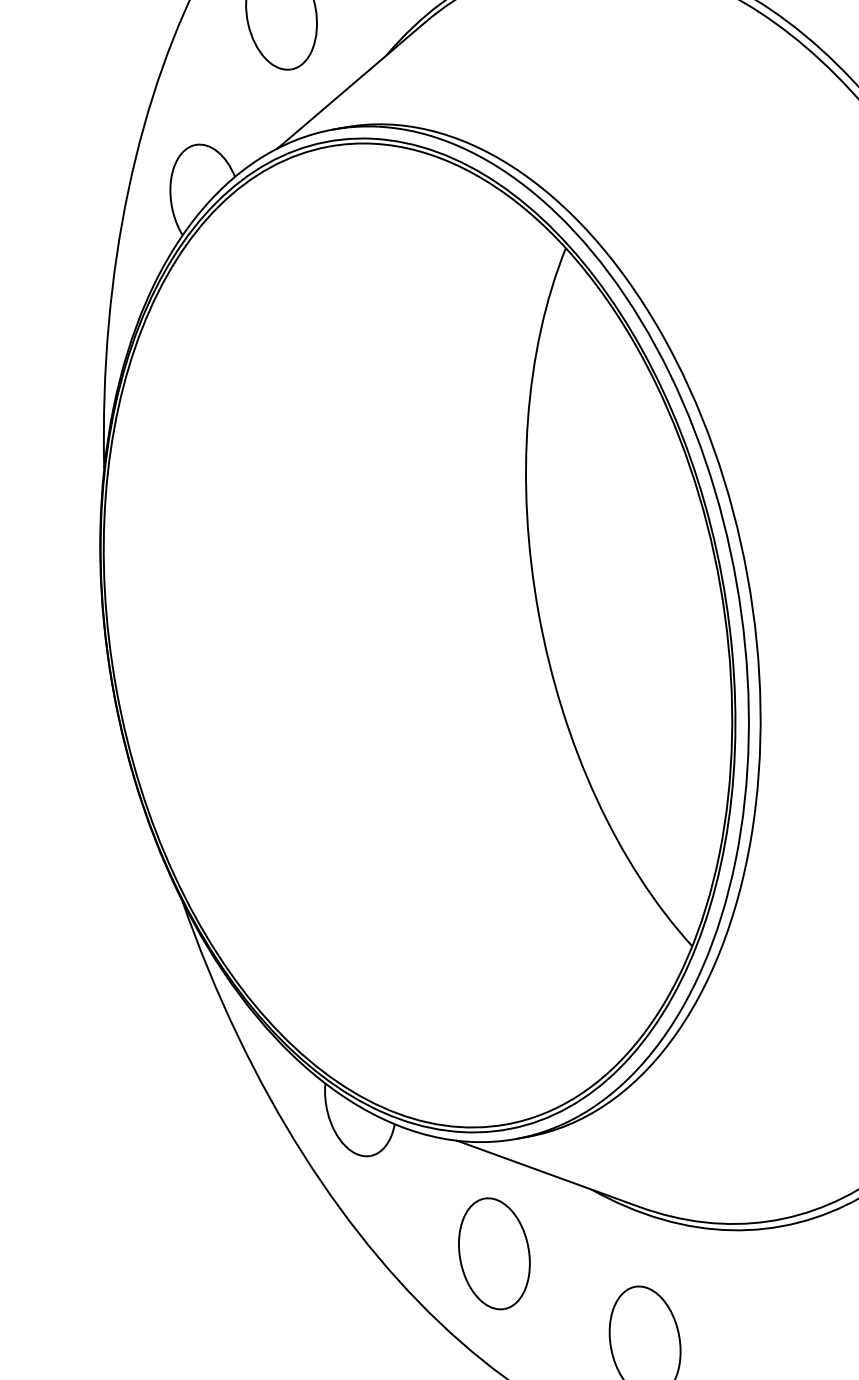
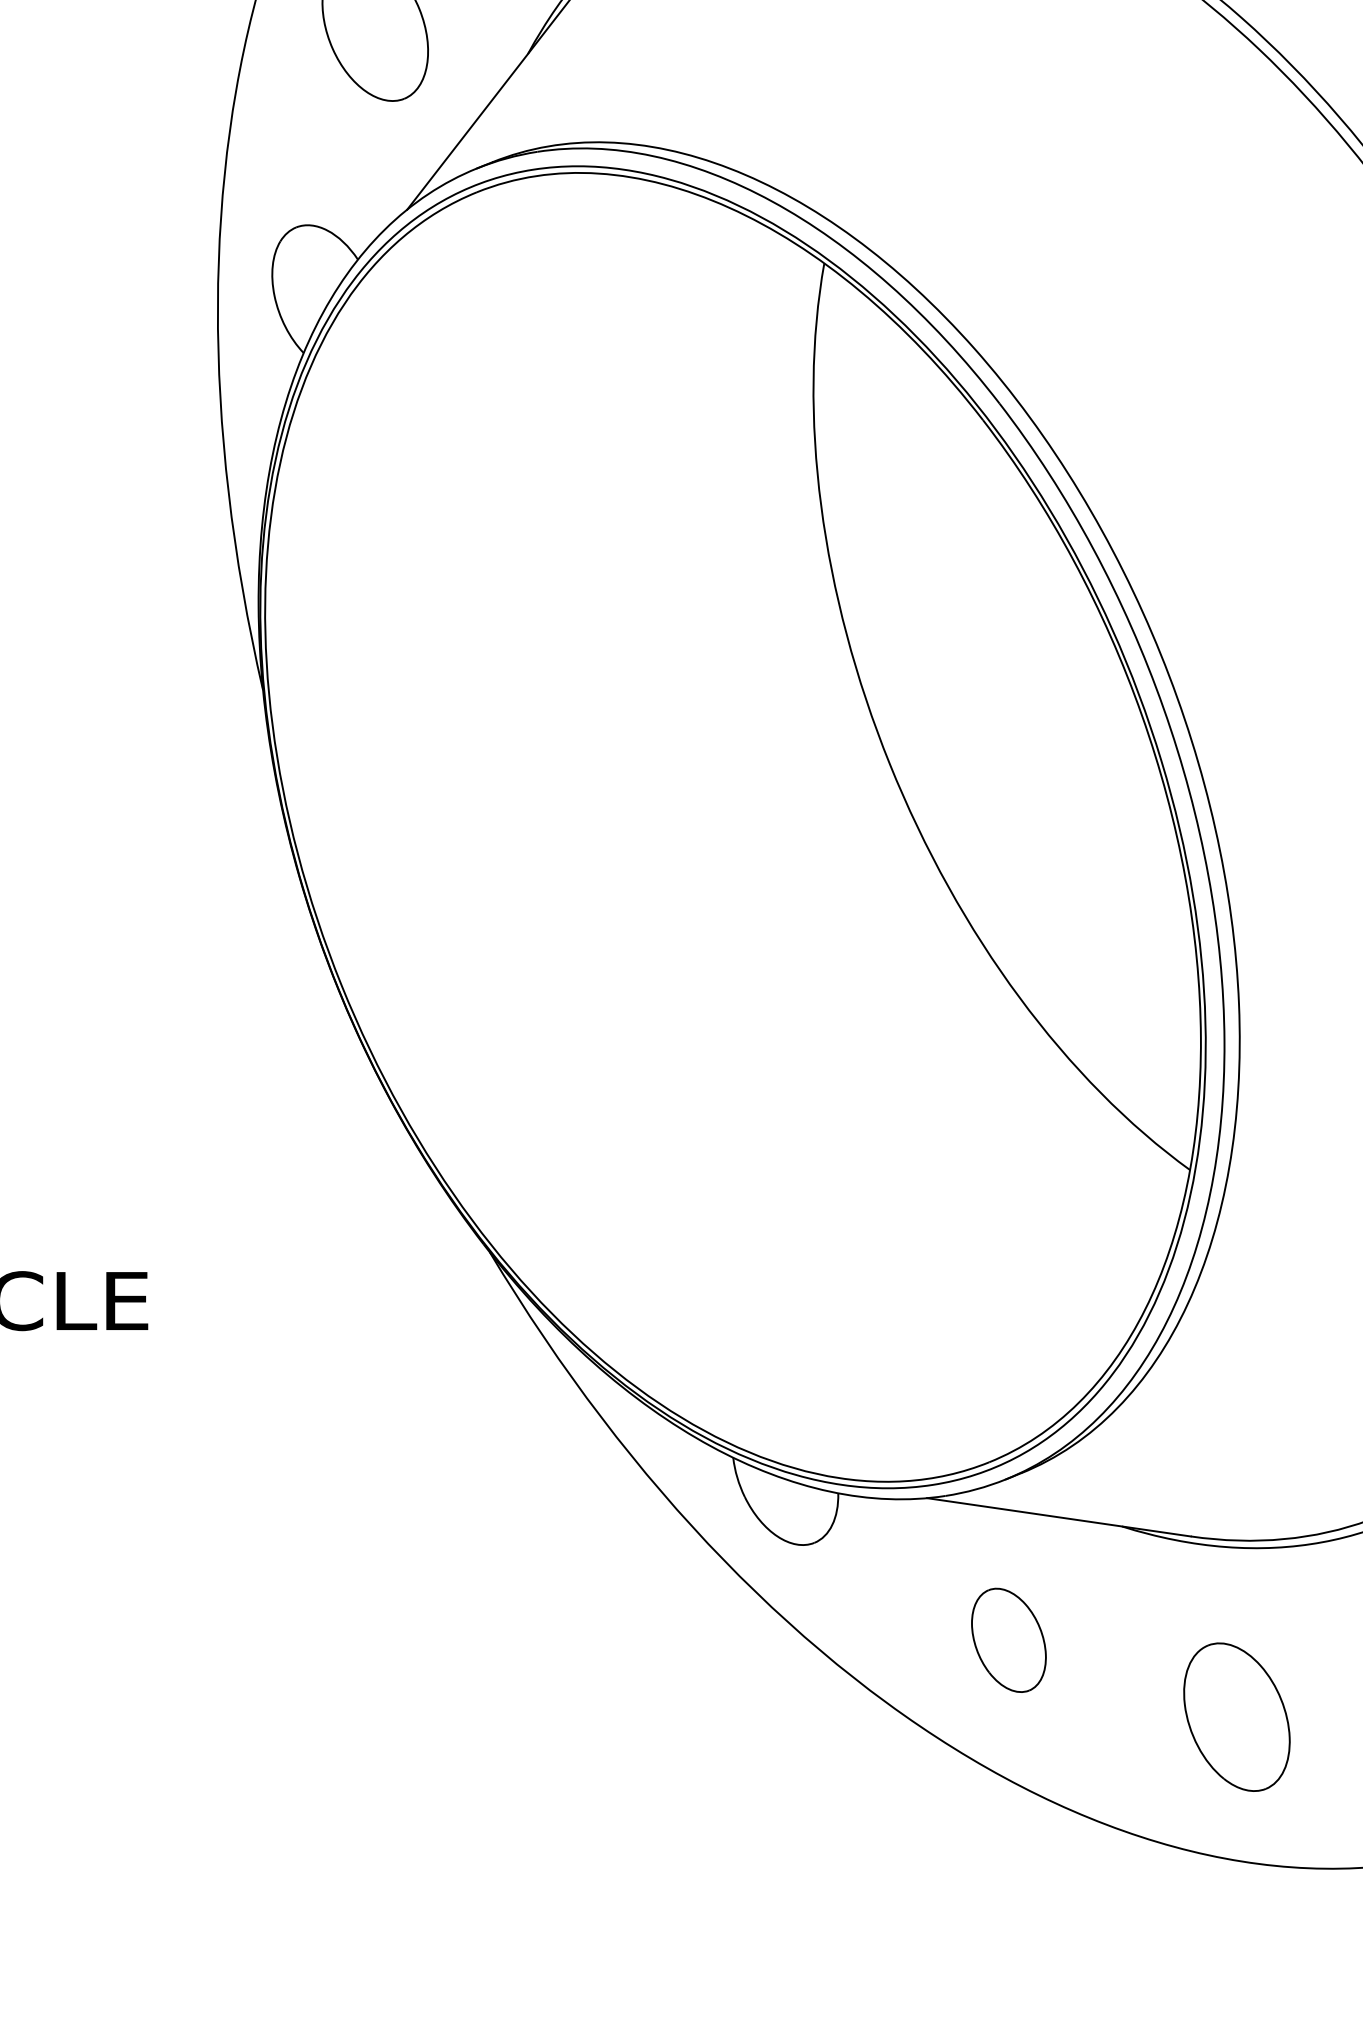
part: (494, 1253) -> (1008, 1640), size x0.7

